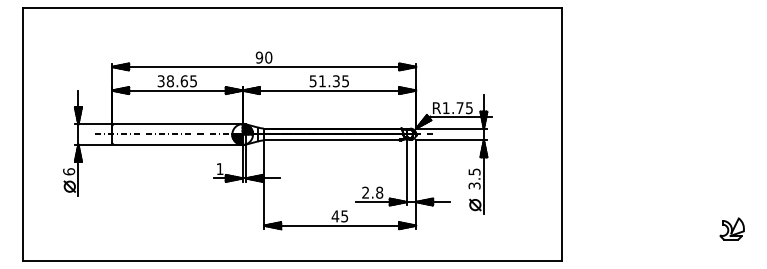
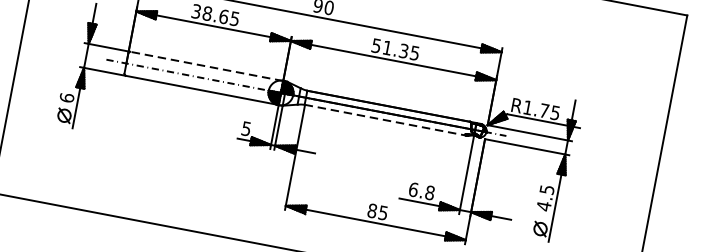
line: (178, 124) -> (207, 66), solid -> dashed
line: (332, 140) -> (385, 120), solid -> dashed
text: (219, 169) -> (245, 129), 1 -> 5
text: (474, 185) -> (543, 205), 3.5 -> 4.5
text: (365, 192) -> (413, 189), 2.8 -> 6.8
text: (335, 216) -> (372, 211), 45 -> 85

